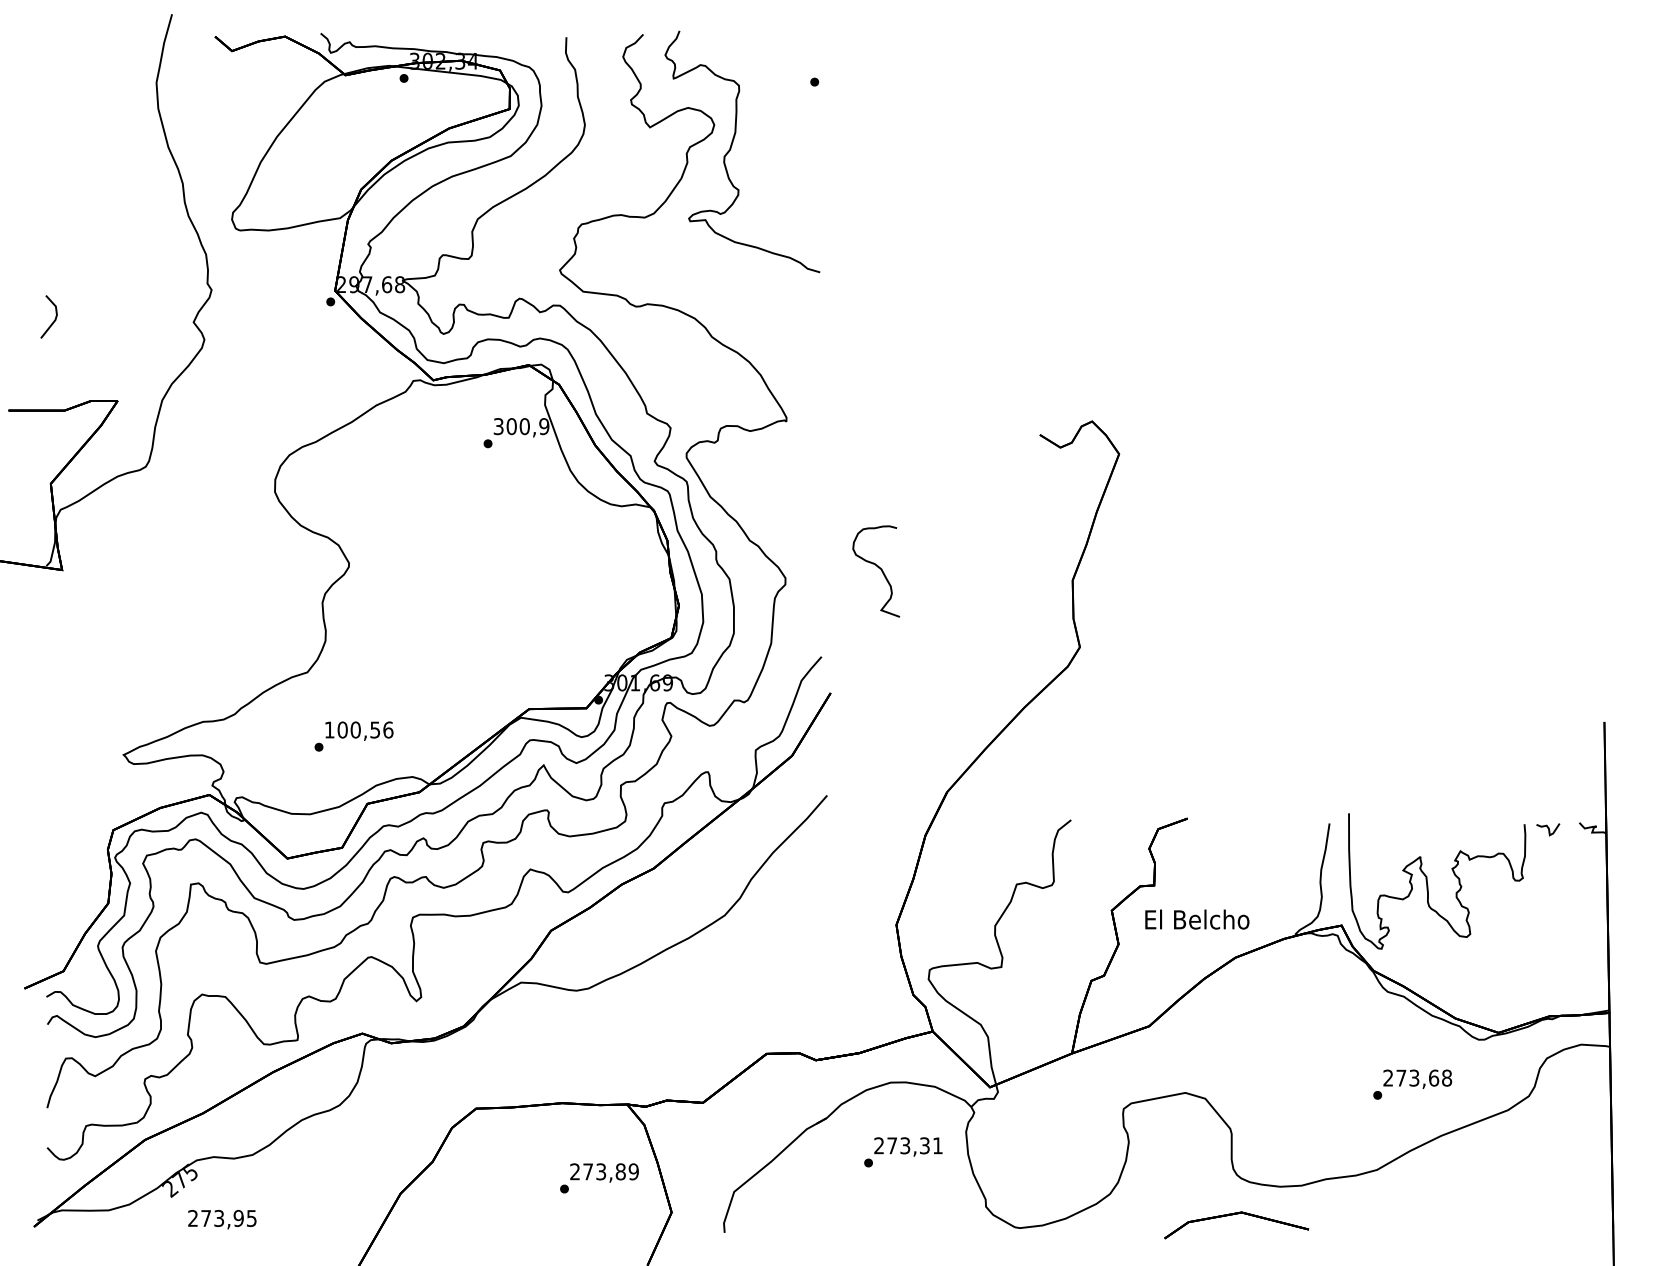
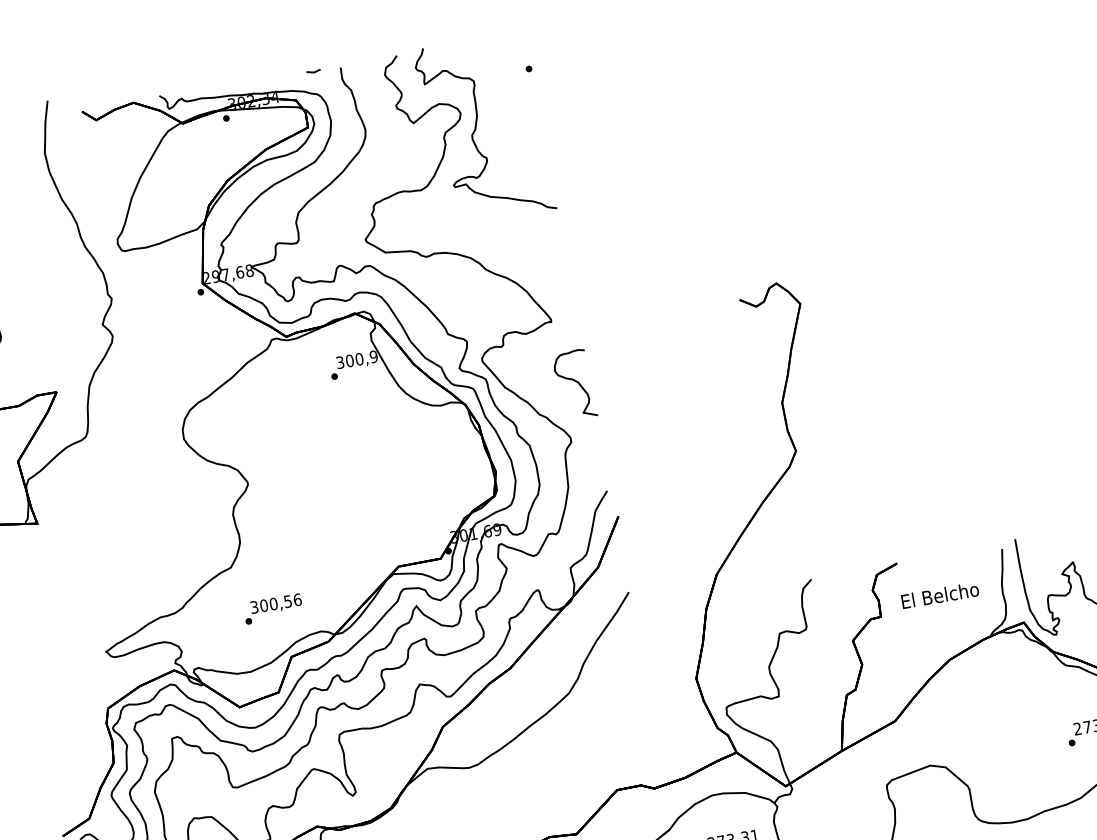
line: (529, 36) -> (313, 71), added
curve: (878, 568) -> (576, 382), moved
text: (329, 729) -> (254, 606), 100,56 -> 300,56
text: (1197, 919) -> (940, 595), moved

